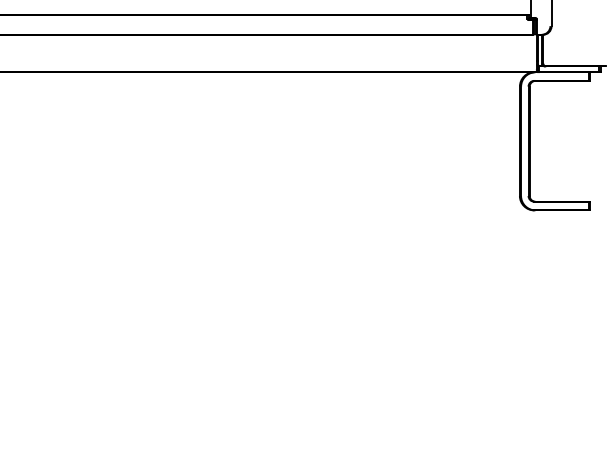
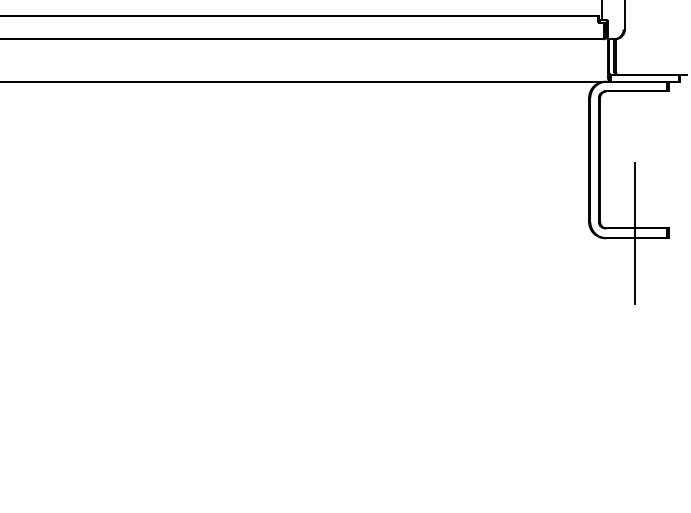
line: (560, 206) -> (634, 233), added

